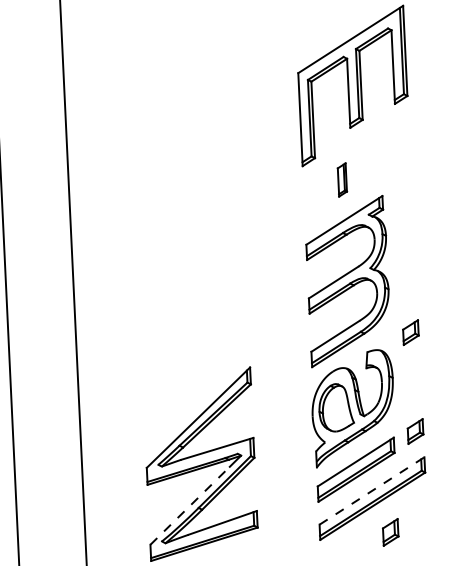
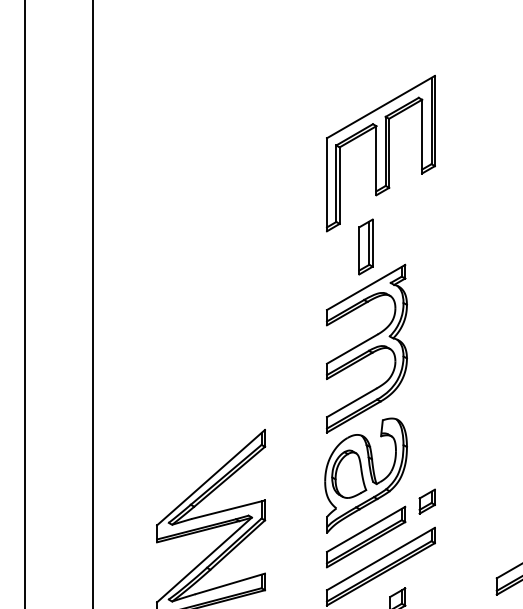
part: (341, 179) -> (365, 246), size x1.67
part: (410, 332) -> (426, 402), removed
line: (372, 490) -> (381, 558), dashed -> solid
line: (190, 506) -> (198, 565), dashed -> solid

